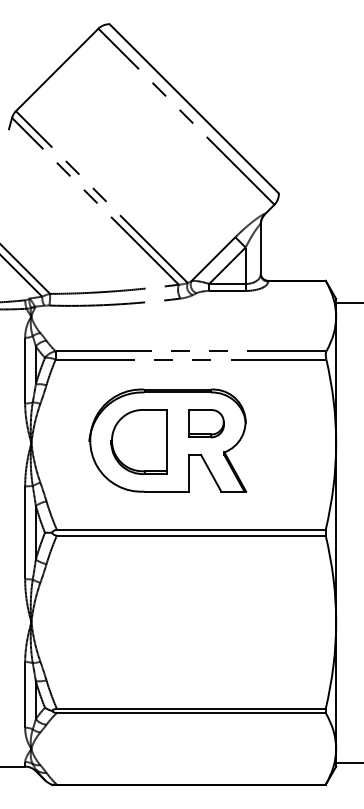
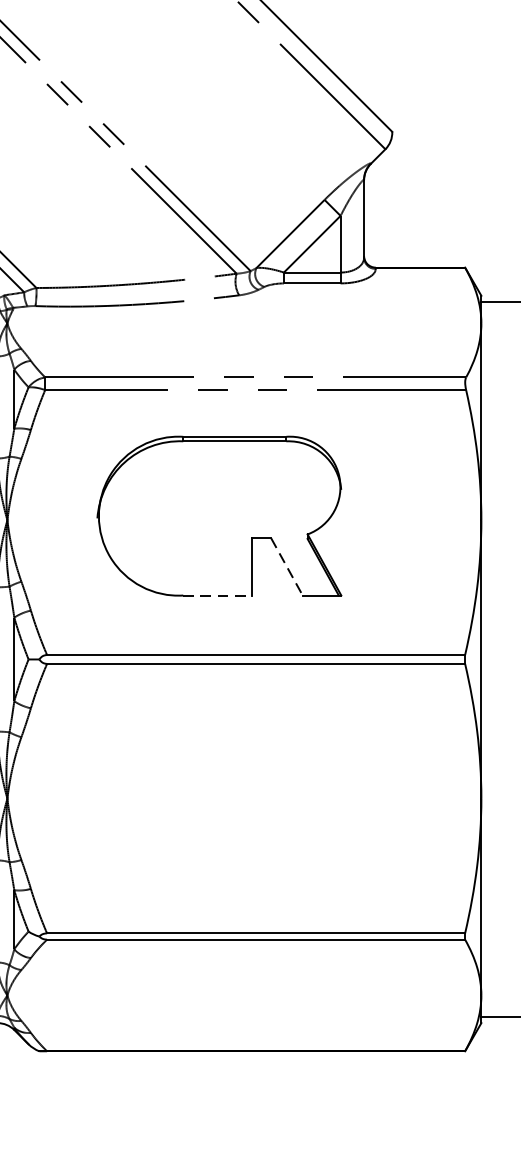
part: (206, 423) -> (279, 489), removed
part: (138, 441) -> (173, 517), removed
line: (211, 473) -> (287, 567), solid -> dashed
line: (167, 491) -> (219, 595), solid -> dashed

